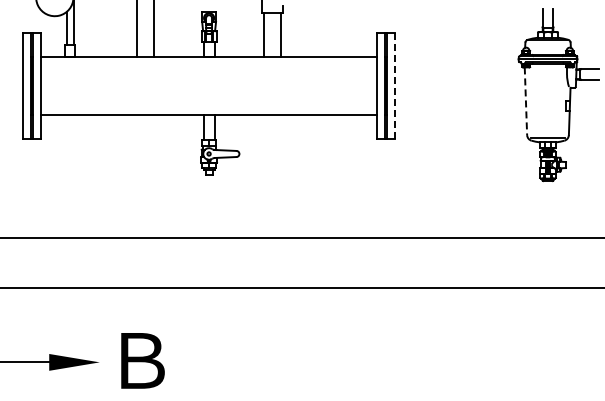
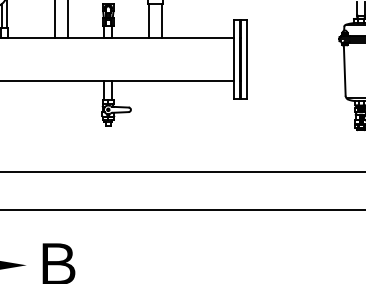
line: (395, 86) -> (247, 59), dashed -> solid
line: (525, 101) -> (344, 70), dashed -> solid

